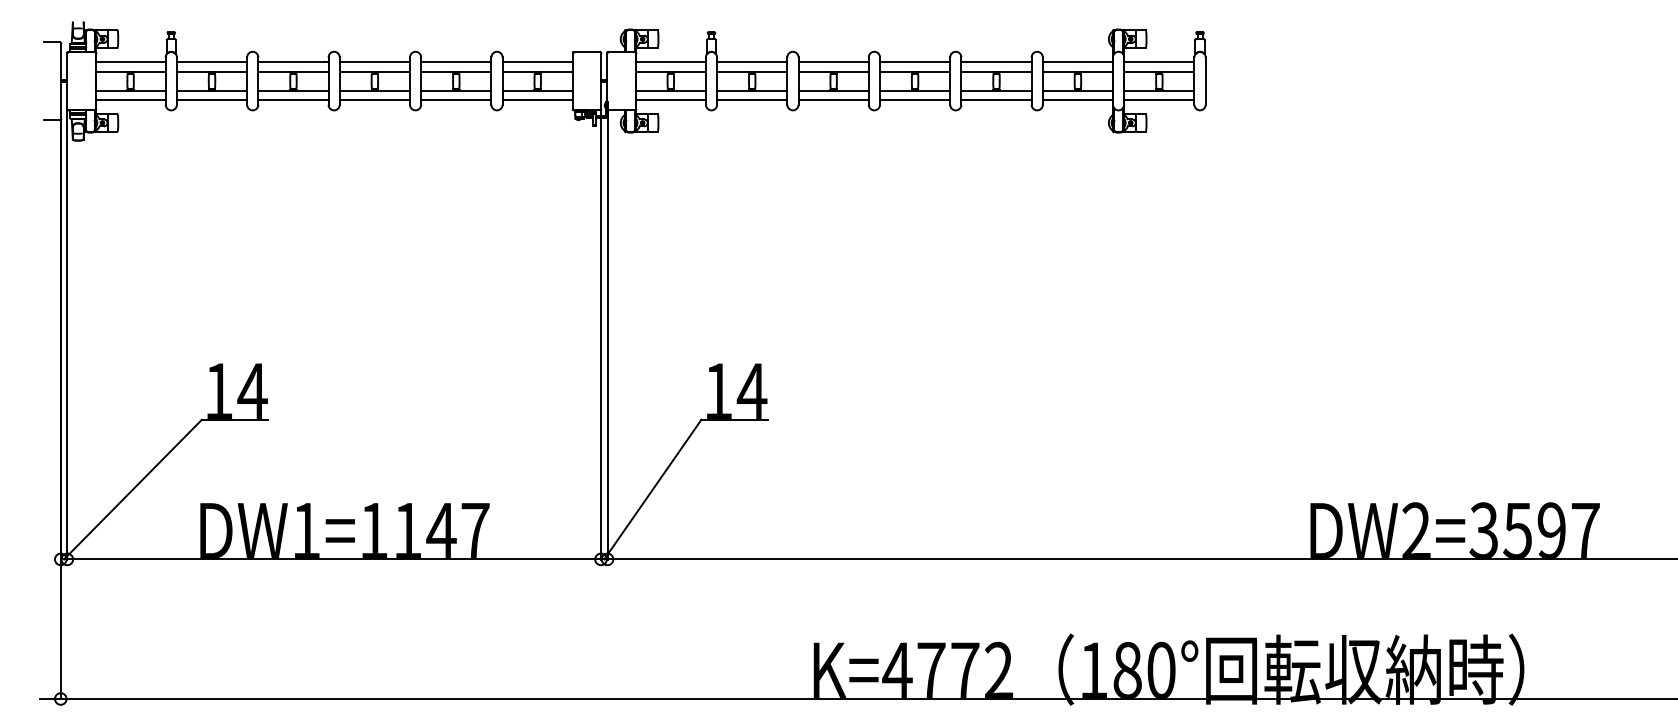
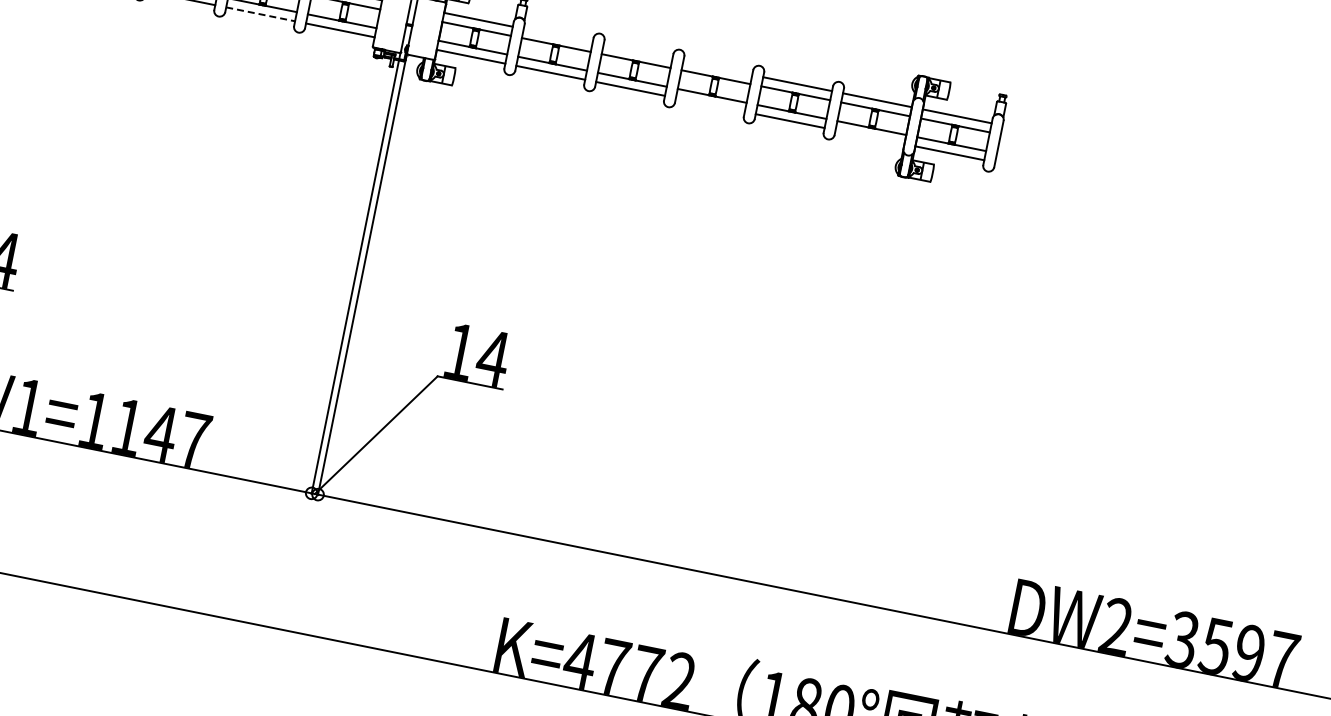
line: (752, 62) -> (558, 36), removed
line: (833, 62) -> (637, 52), removed
line: (914, 62) -> (717, 68), removed
line: (456, 99) -> (260, 13), solid -> dashed
line: (914, 99) -> (709, 104), removed
line: (1077, 99) -> (869, 136), removed

